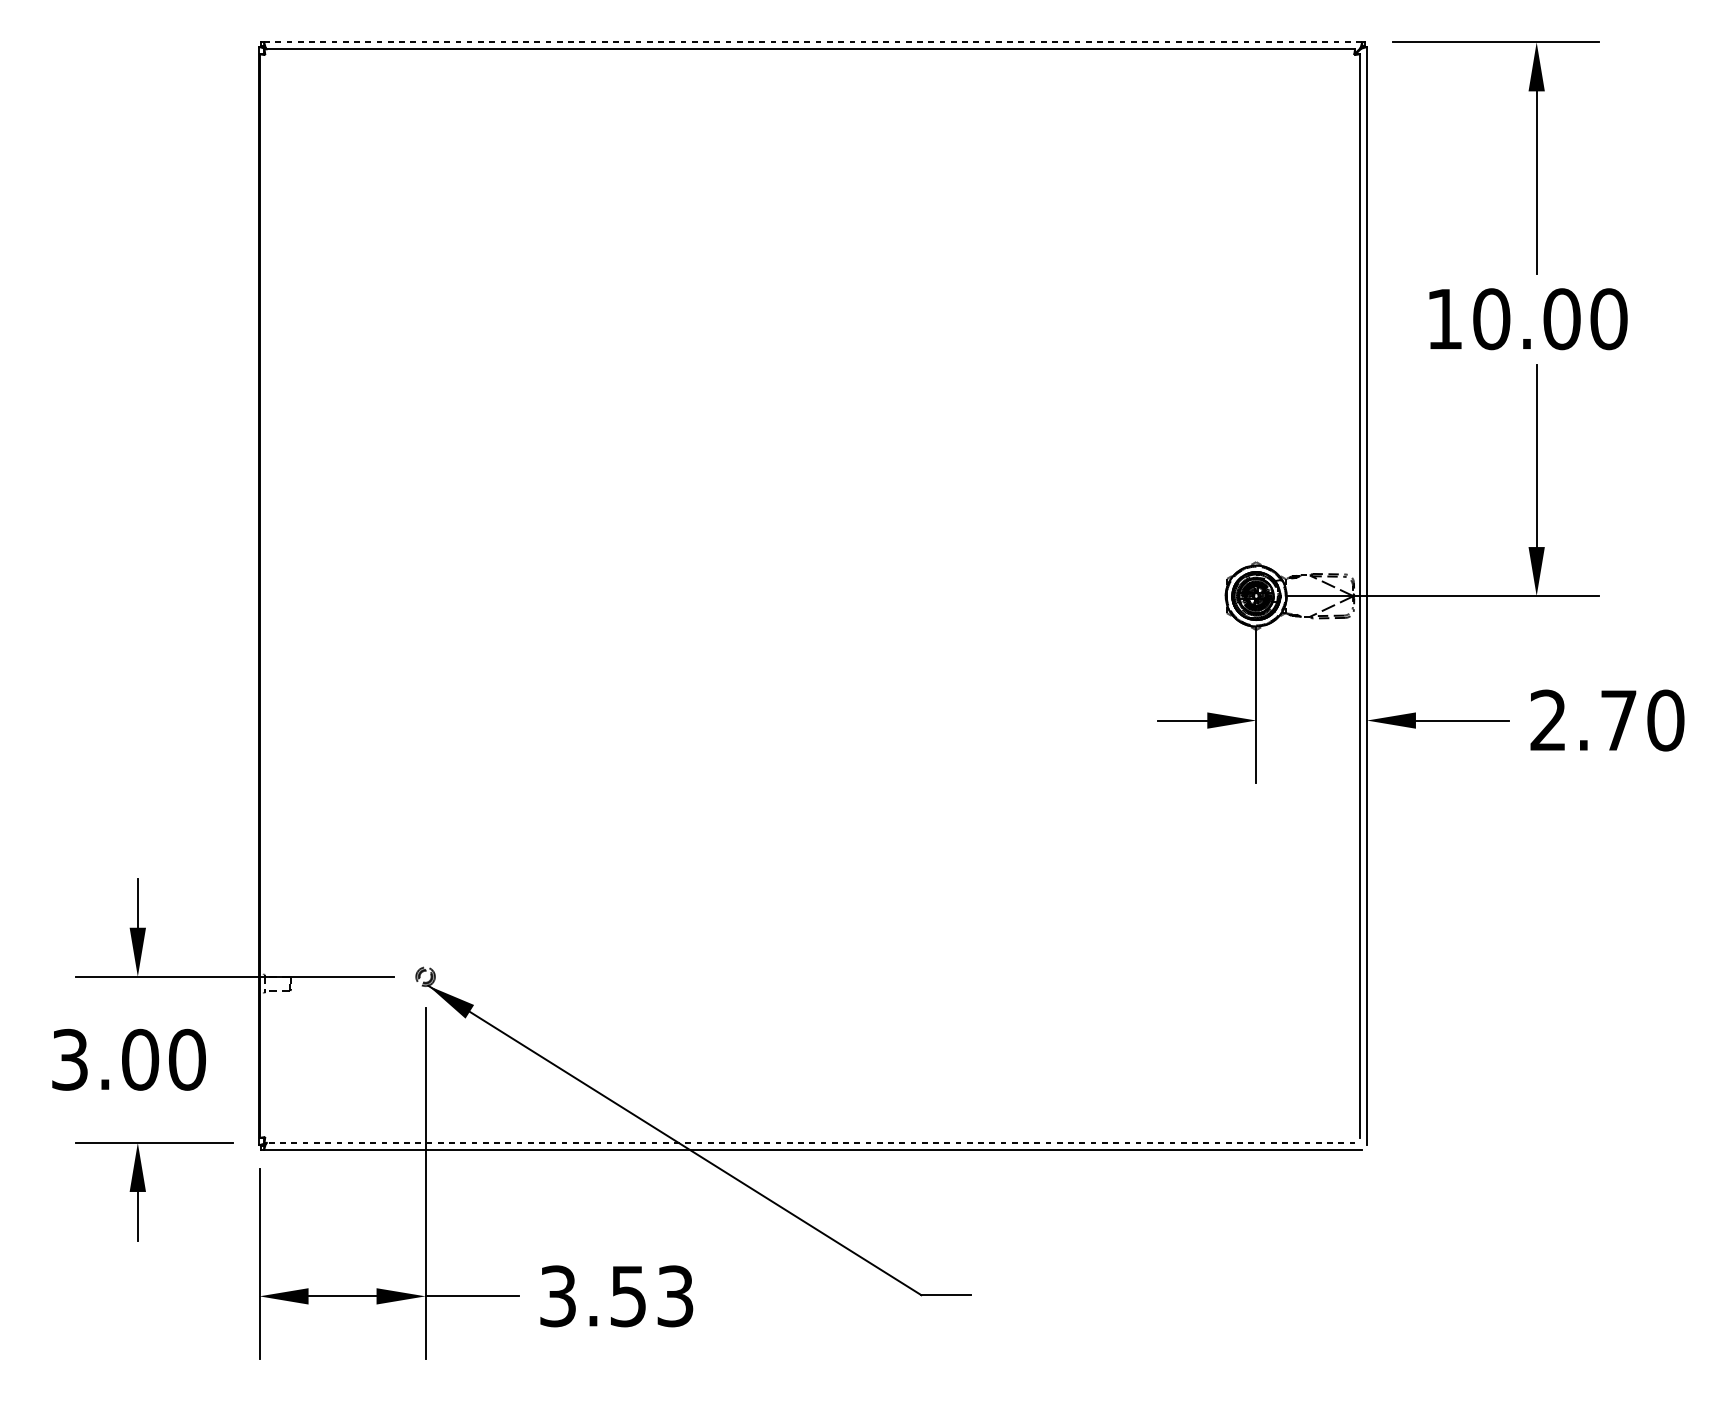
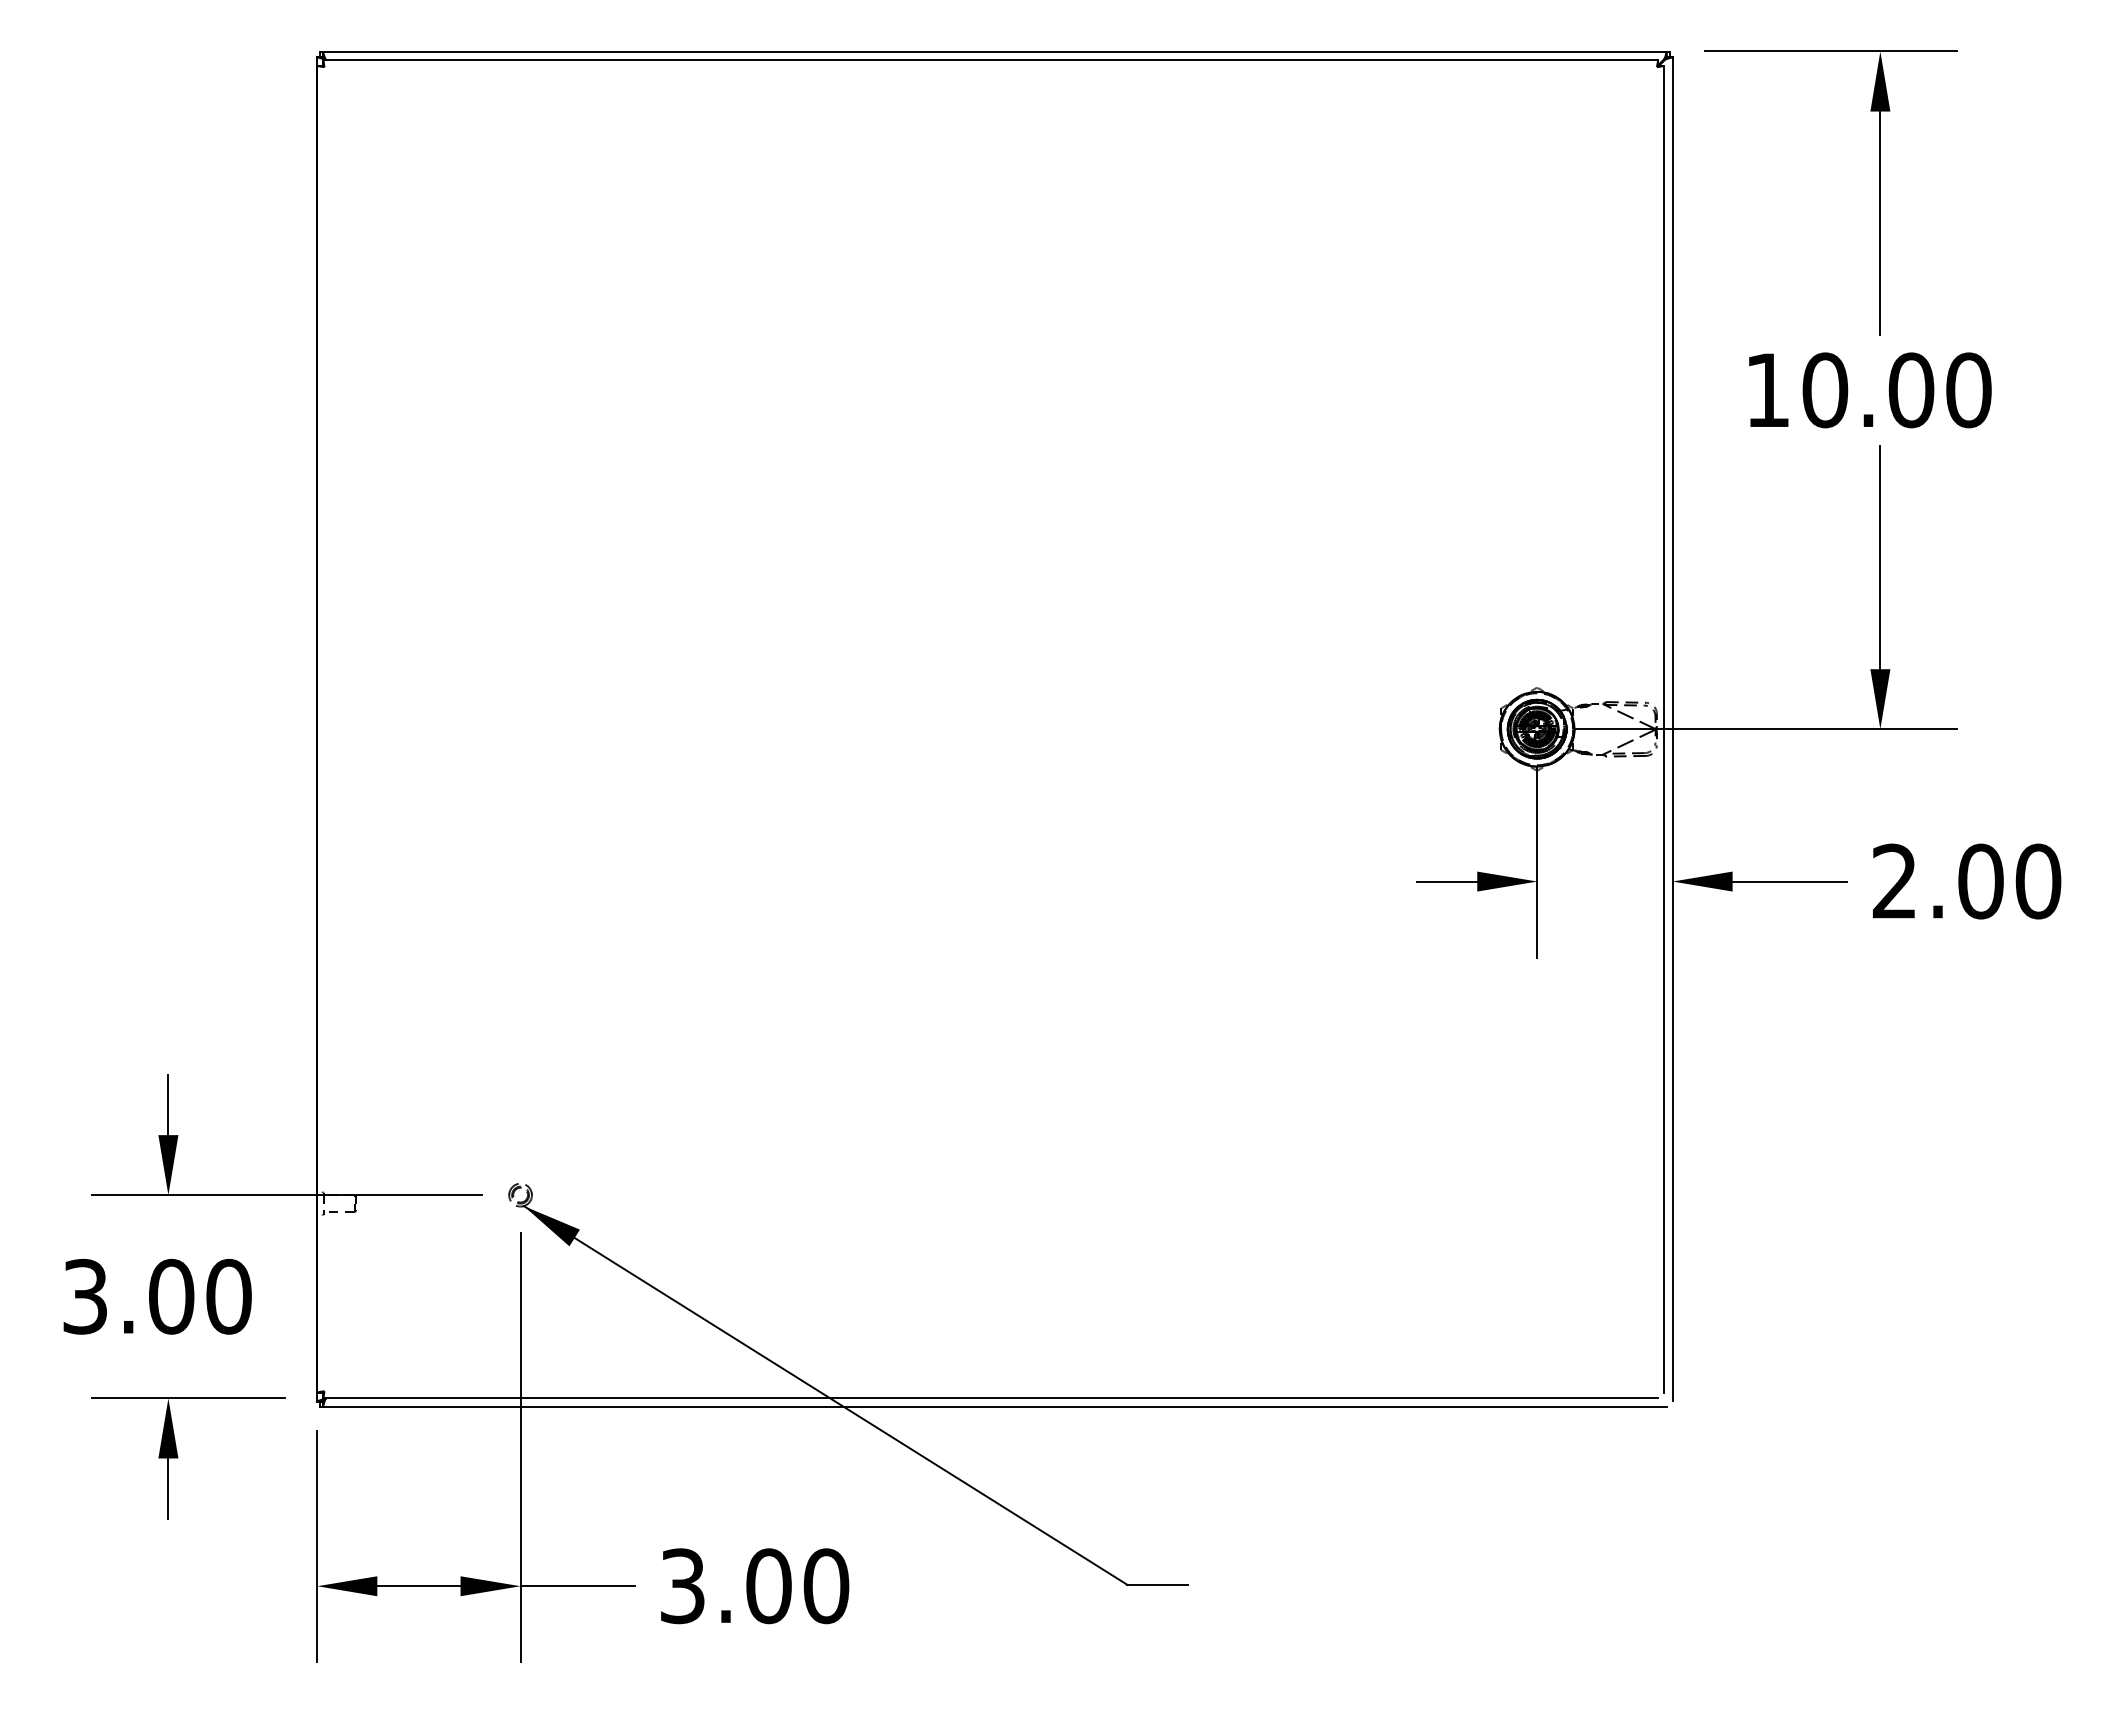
line: (812, 42) -> (994, 51), dashed -> solid
text: (1618, 720) -> (1980, 881), 2.70 -> 2.00
line: (809, 1142) -> (990, 1398), dashed -> solid
text: (651, 1296) -> (797, 1586), 3.53 -> 3.00

